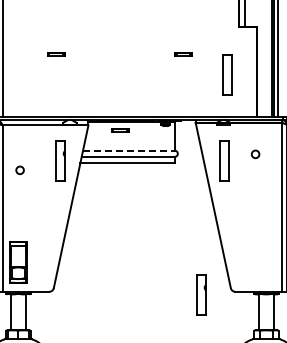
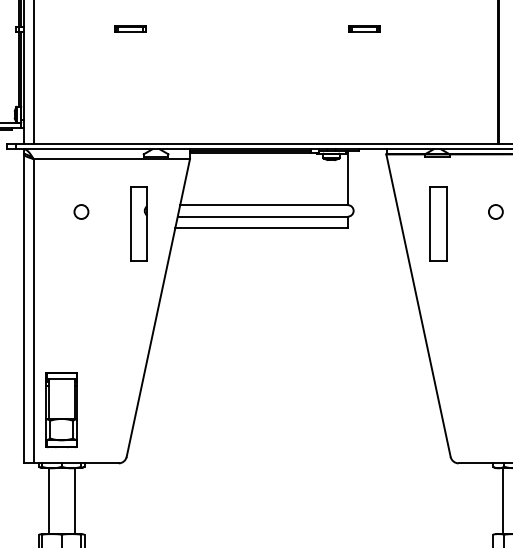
part: (227, 74) -> (444, 65), removed
part: (120, 130) -> (248, 168), removed
line: (128, 150) -> (263, 204), dashed -> solid
circle: (19, 170) -> (80, 212), moved
part: (201, 294) -> (396, 468), removed

